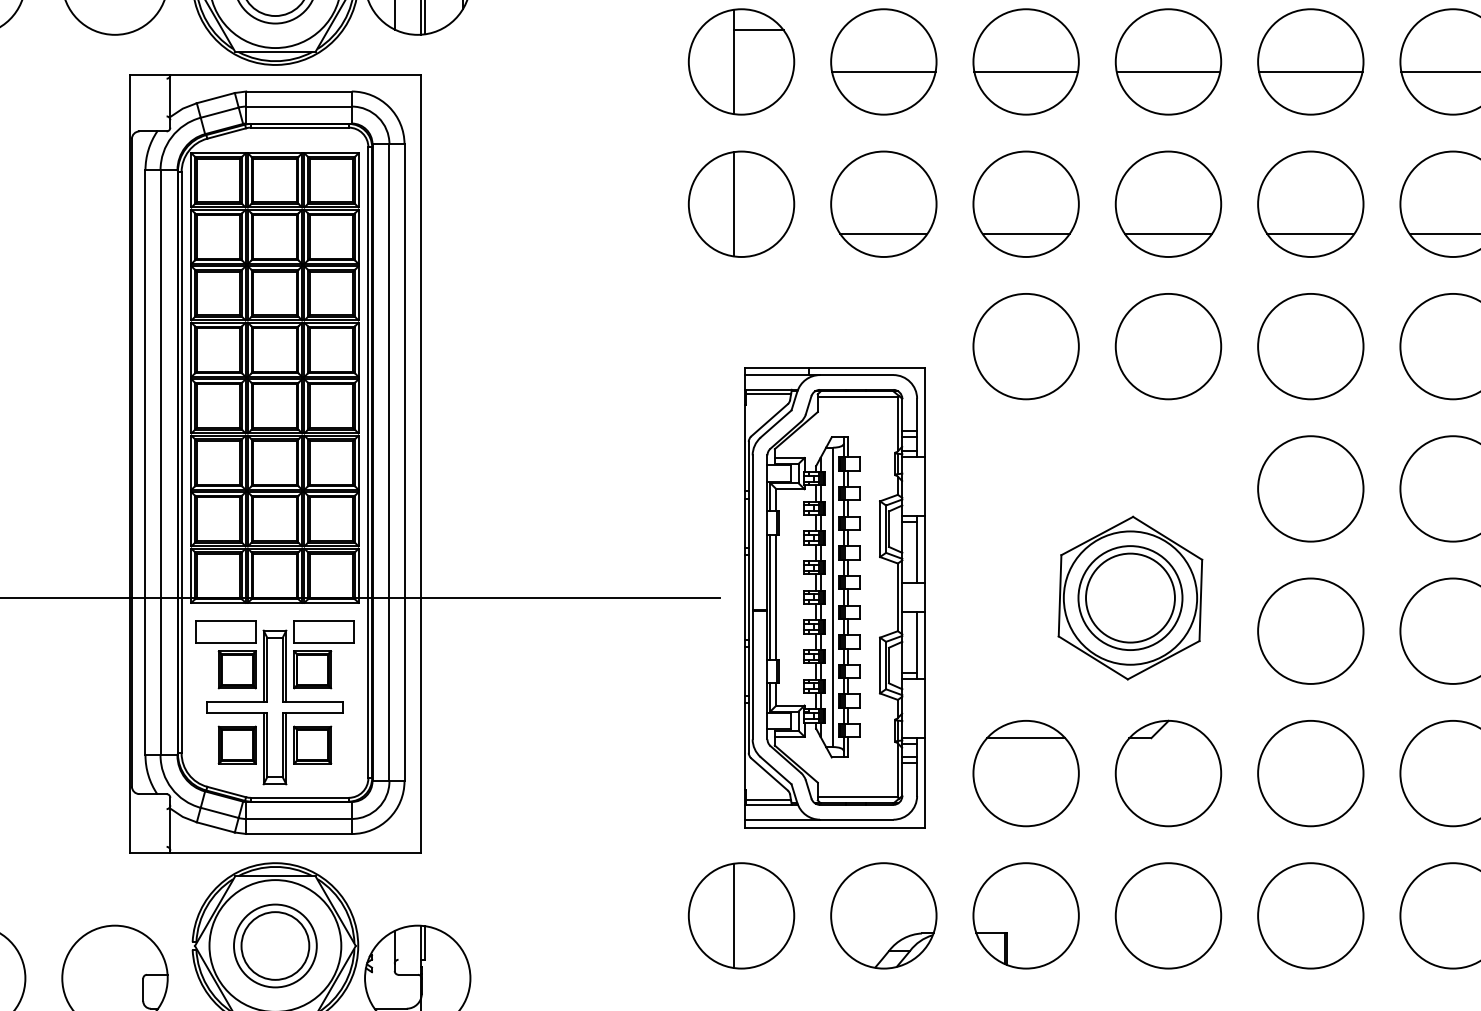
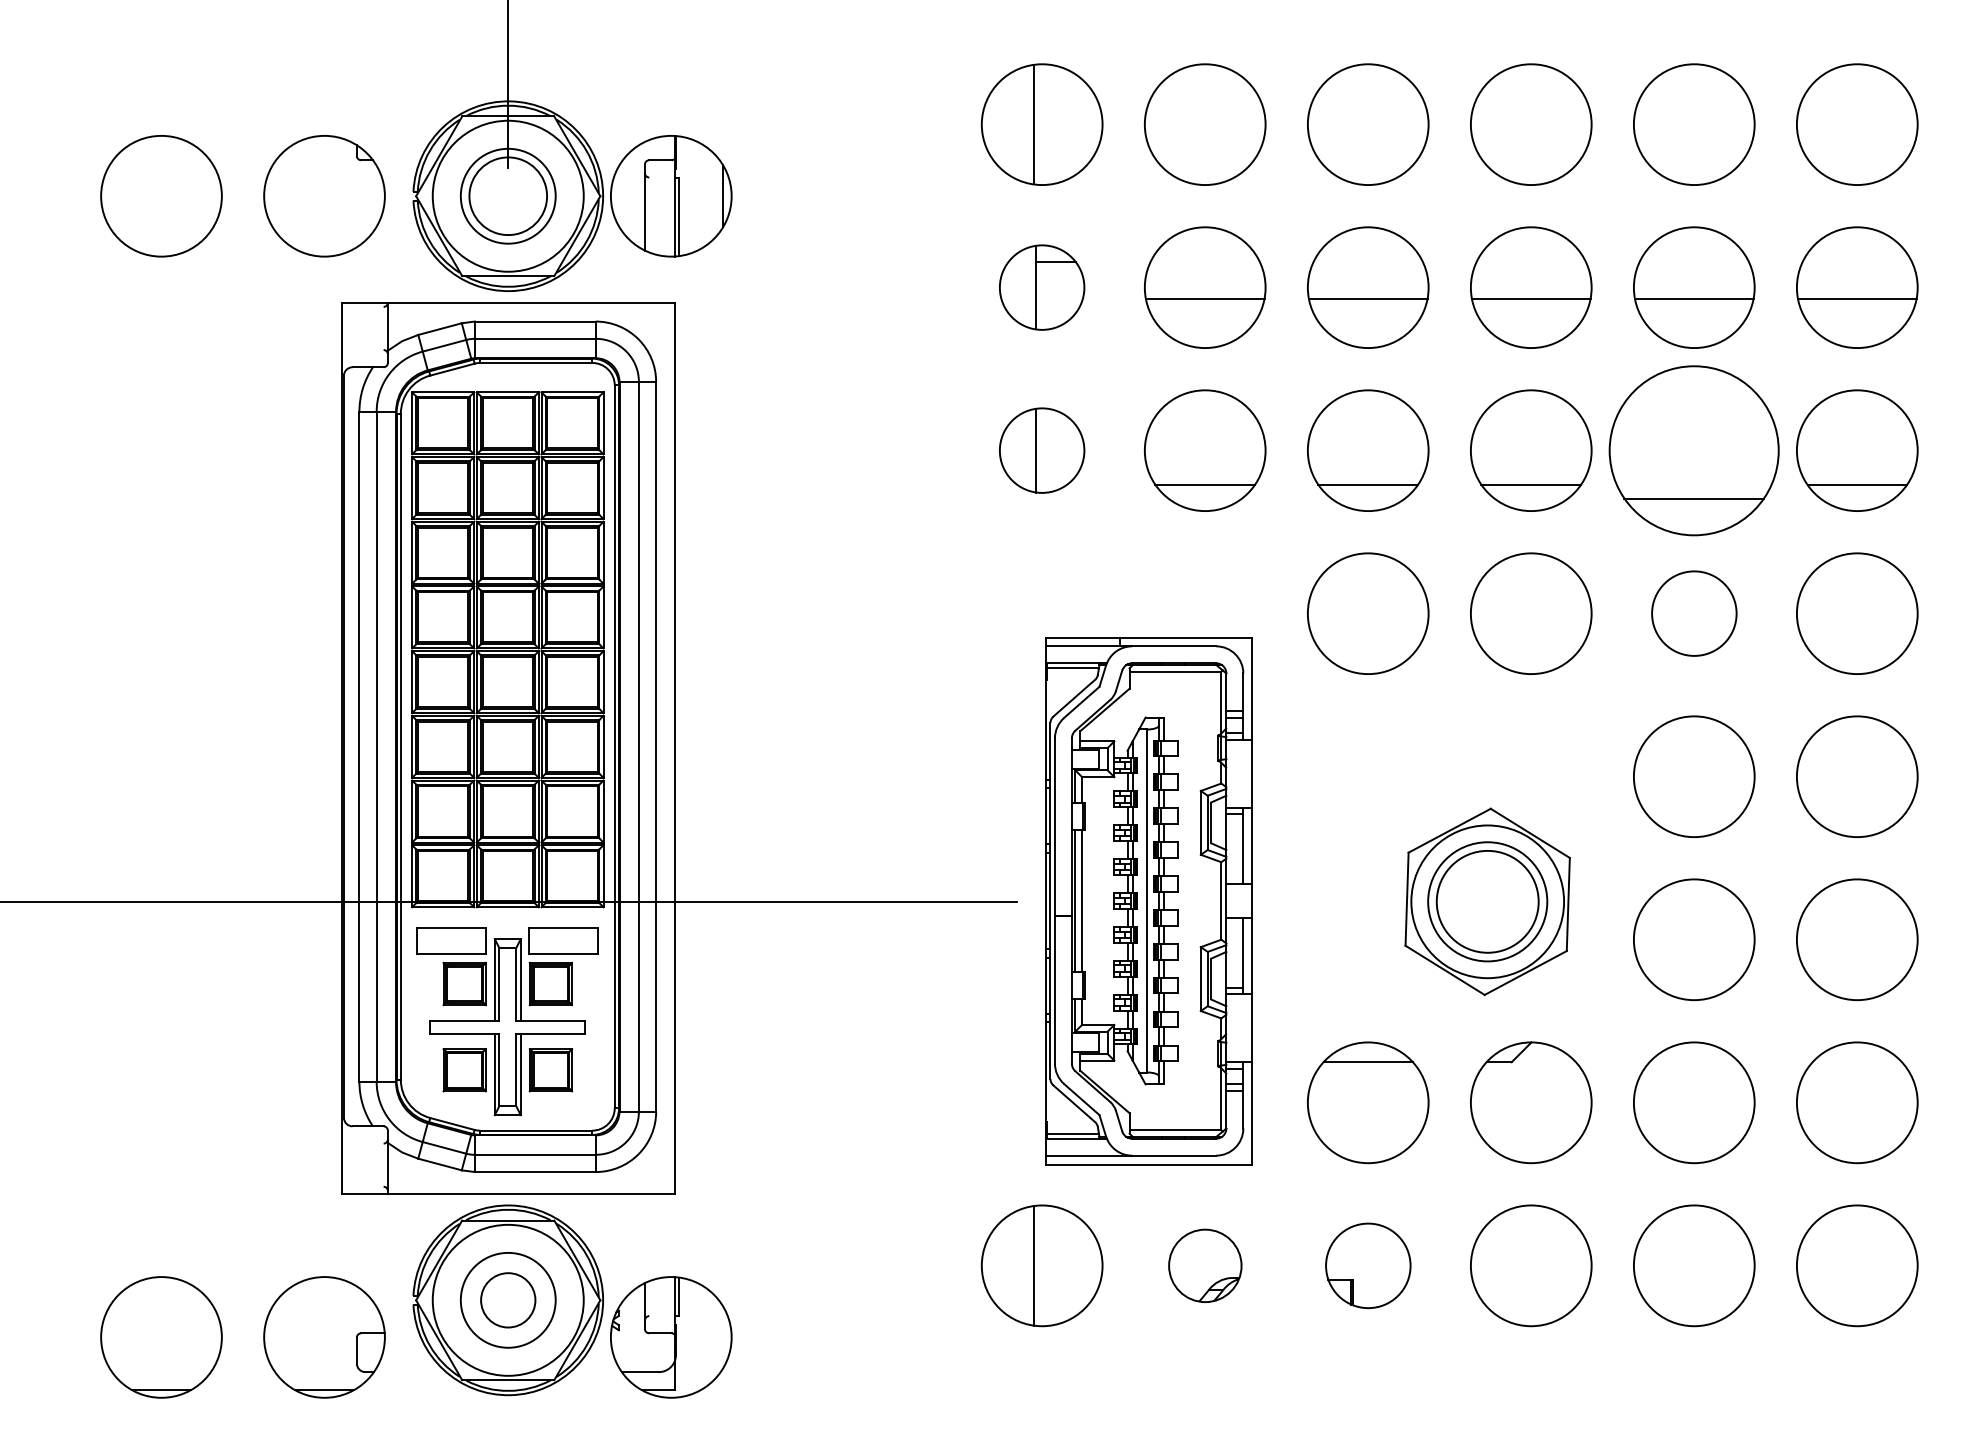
part: (740, 61) -> (1041, 287), size x0.7
part: (740, 204) -> (1041, 450), size x0.7
part: (1310, 204) -> (1694, 450), size x1.4
circle: (1310, 346) -> (1694, 613), size x0.7
part: (884, 915) -> (1205, 1265), size x0.6
part: (1026, 915) -> (1368, 1265), size x0.7
circle: (275, 946) -> (508, 1300), size x0.7

